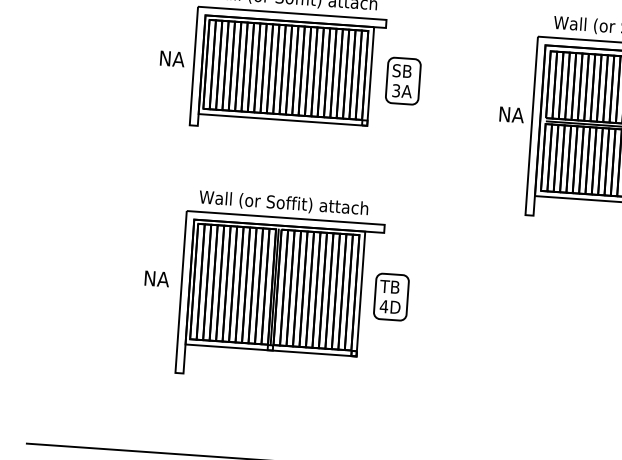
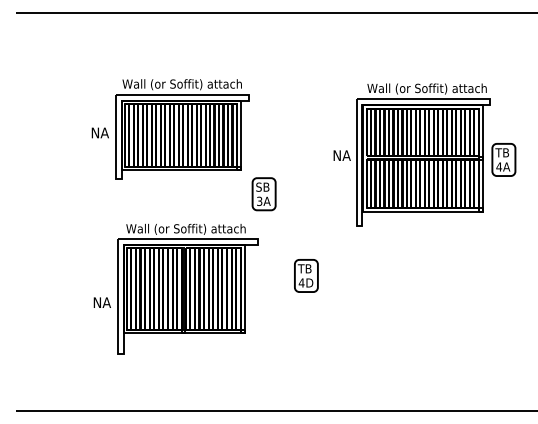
part: (402, 81) -> (263, 194), moved
text: (155, 278) -> (101, 302), moved
part: (391, 296) -> (306, 275), moved

